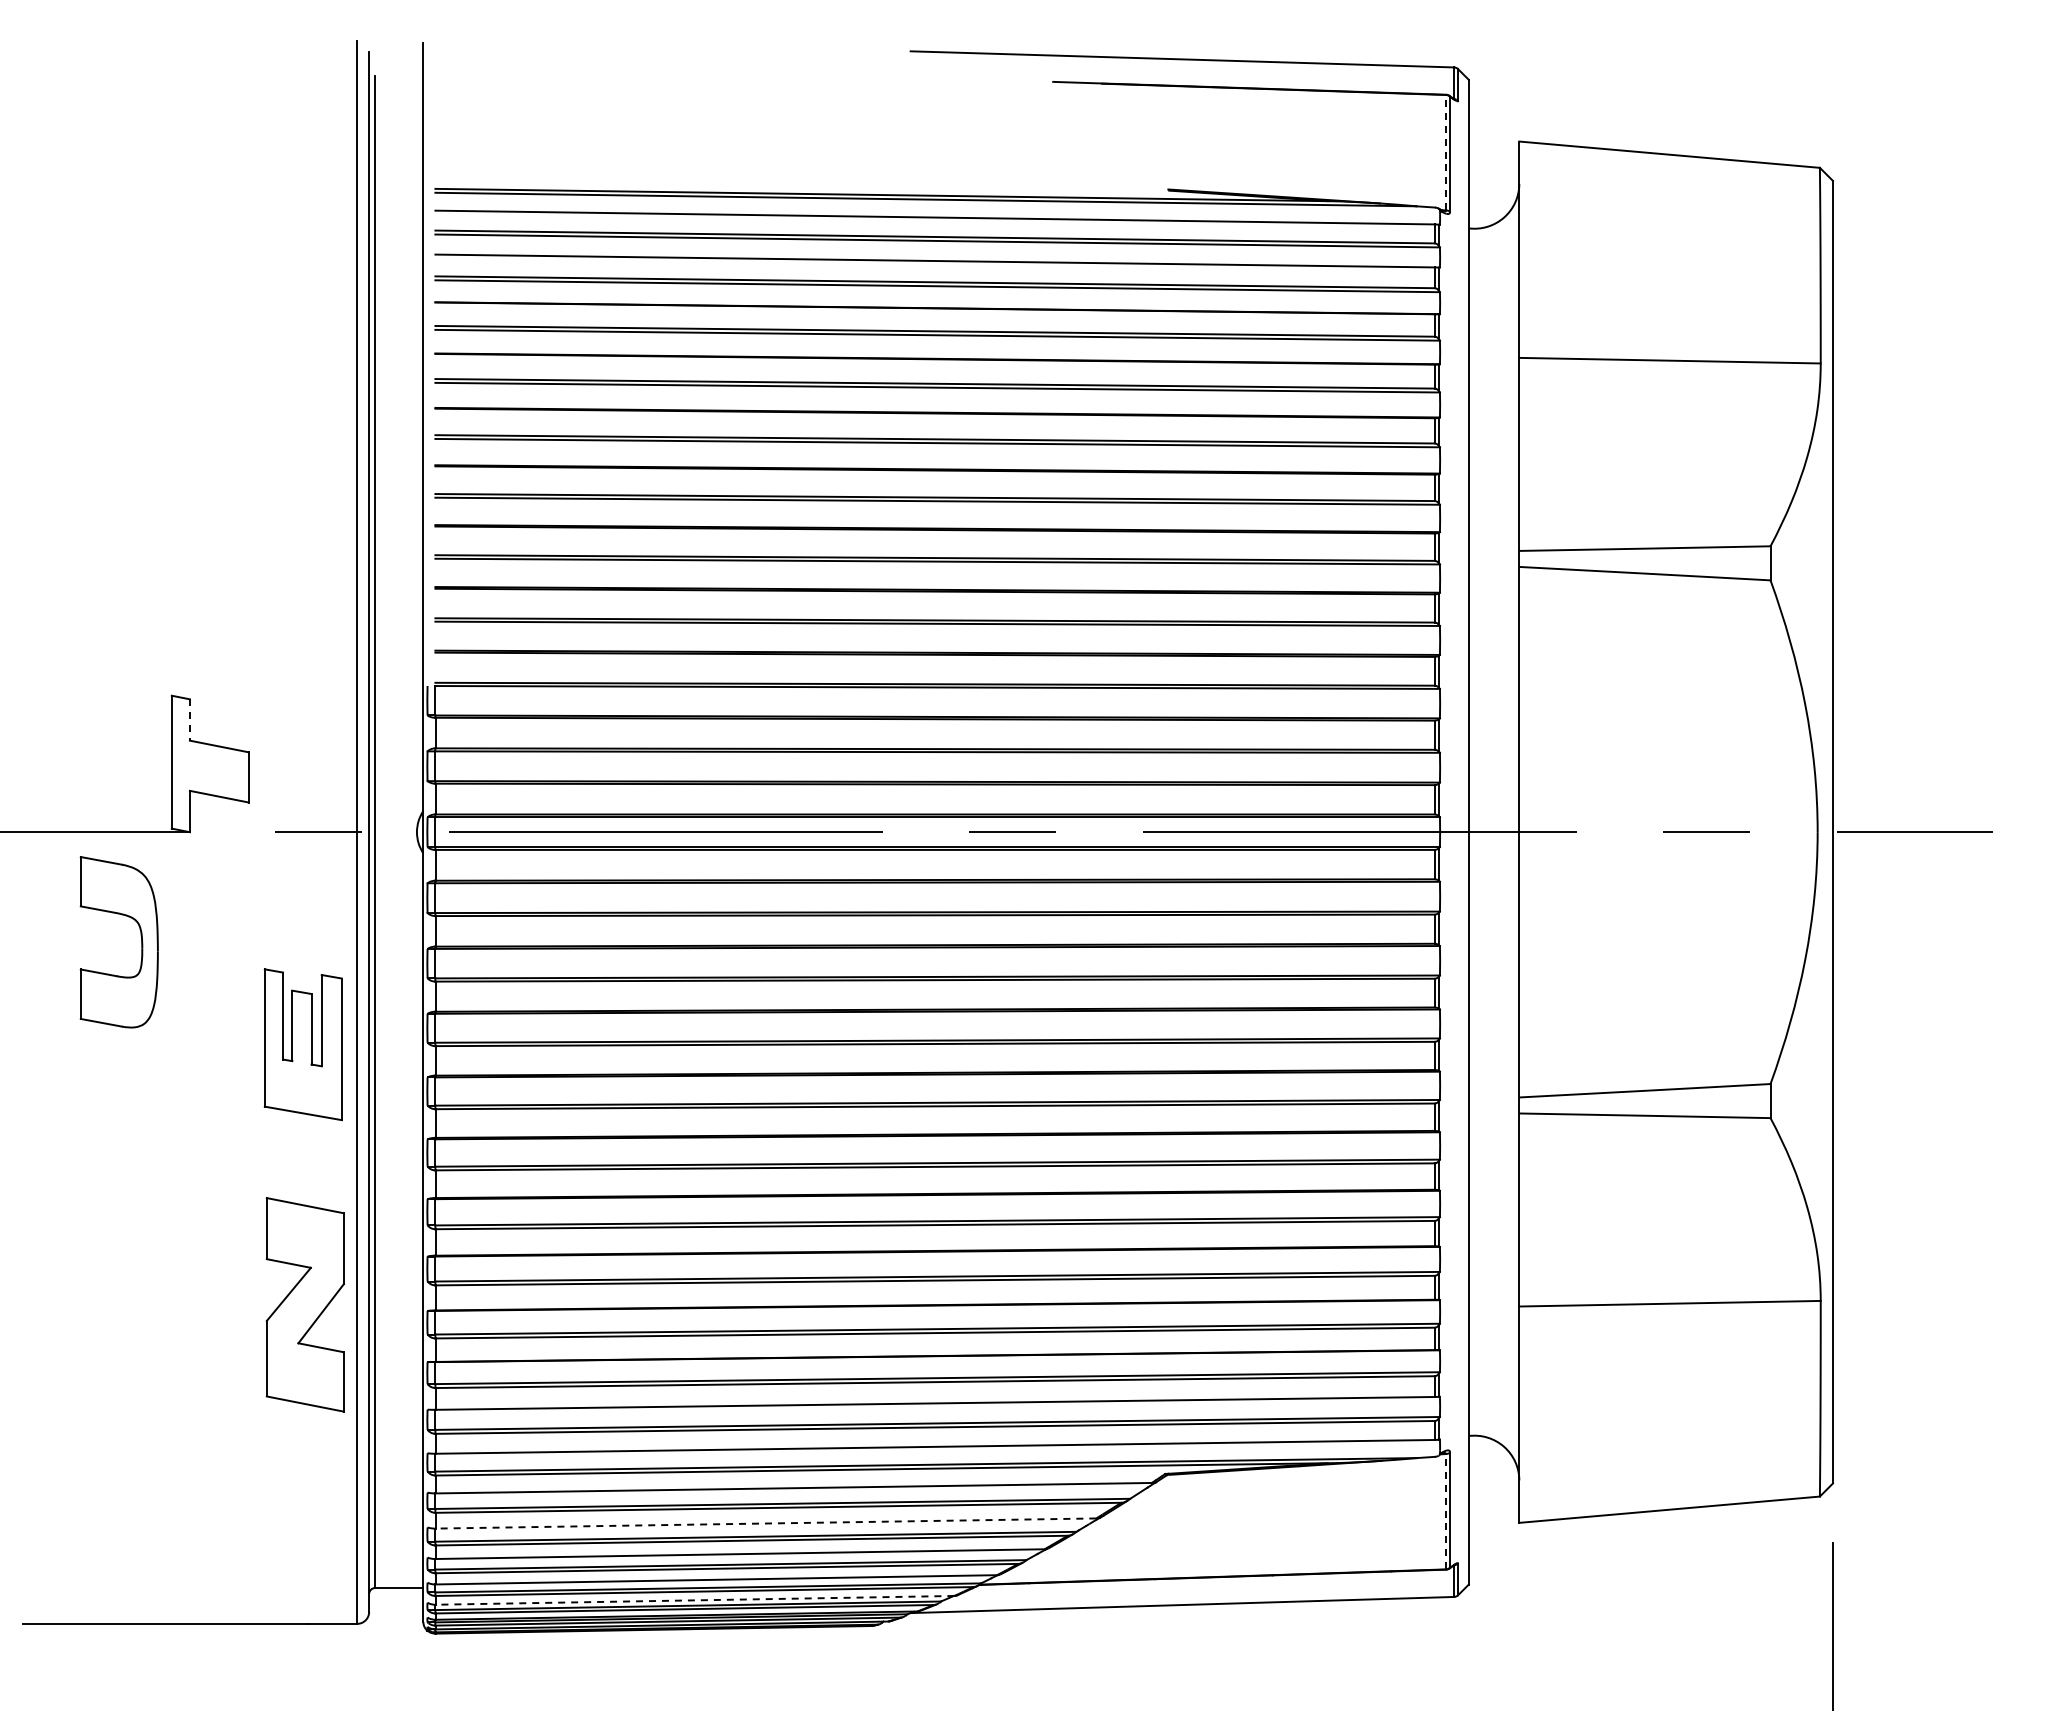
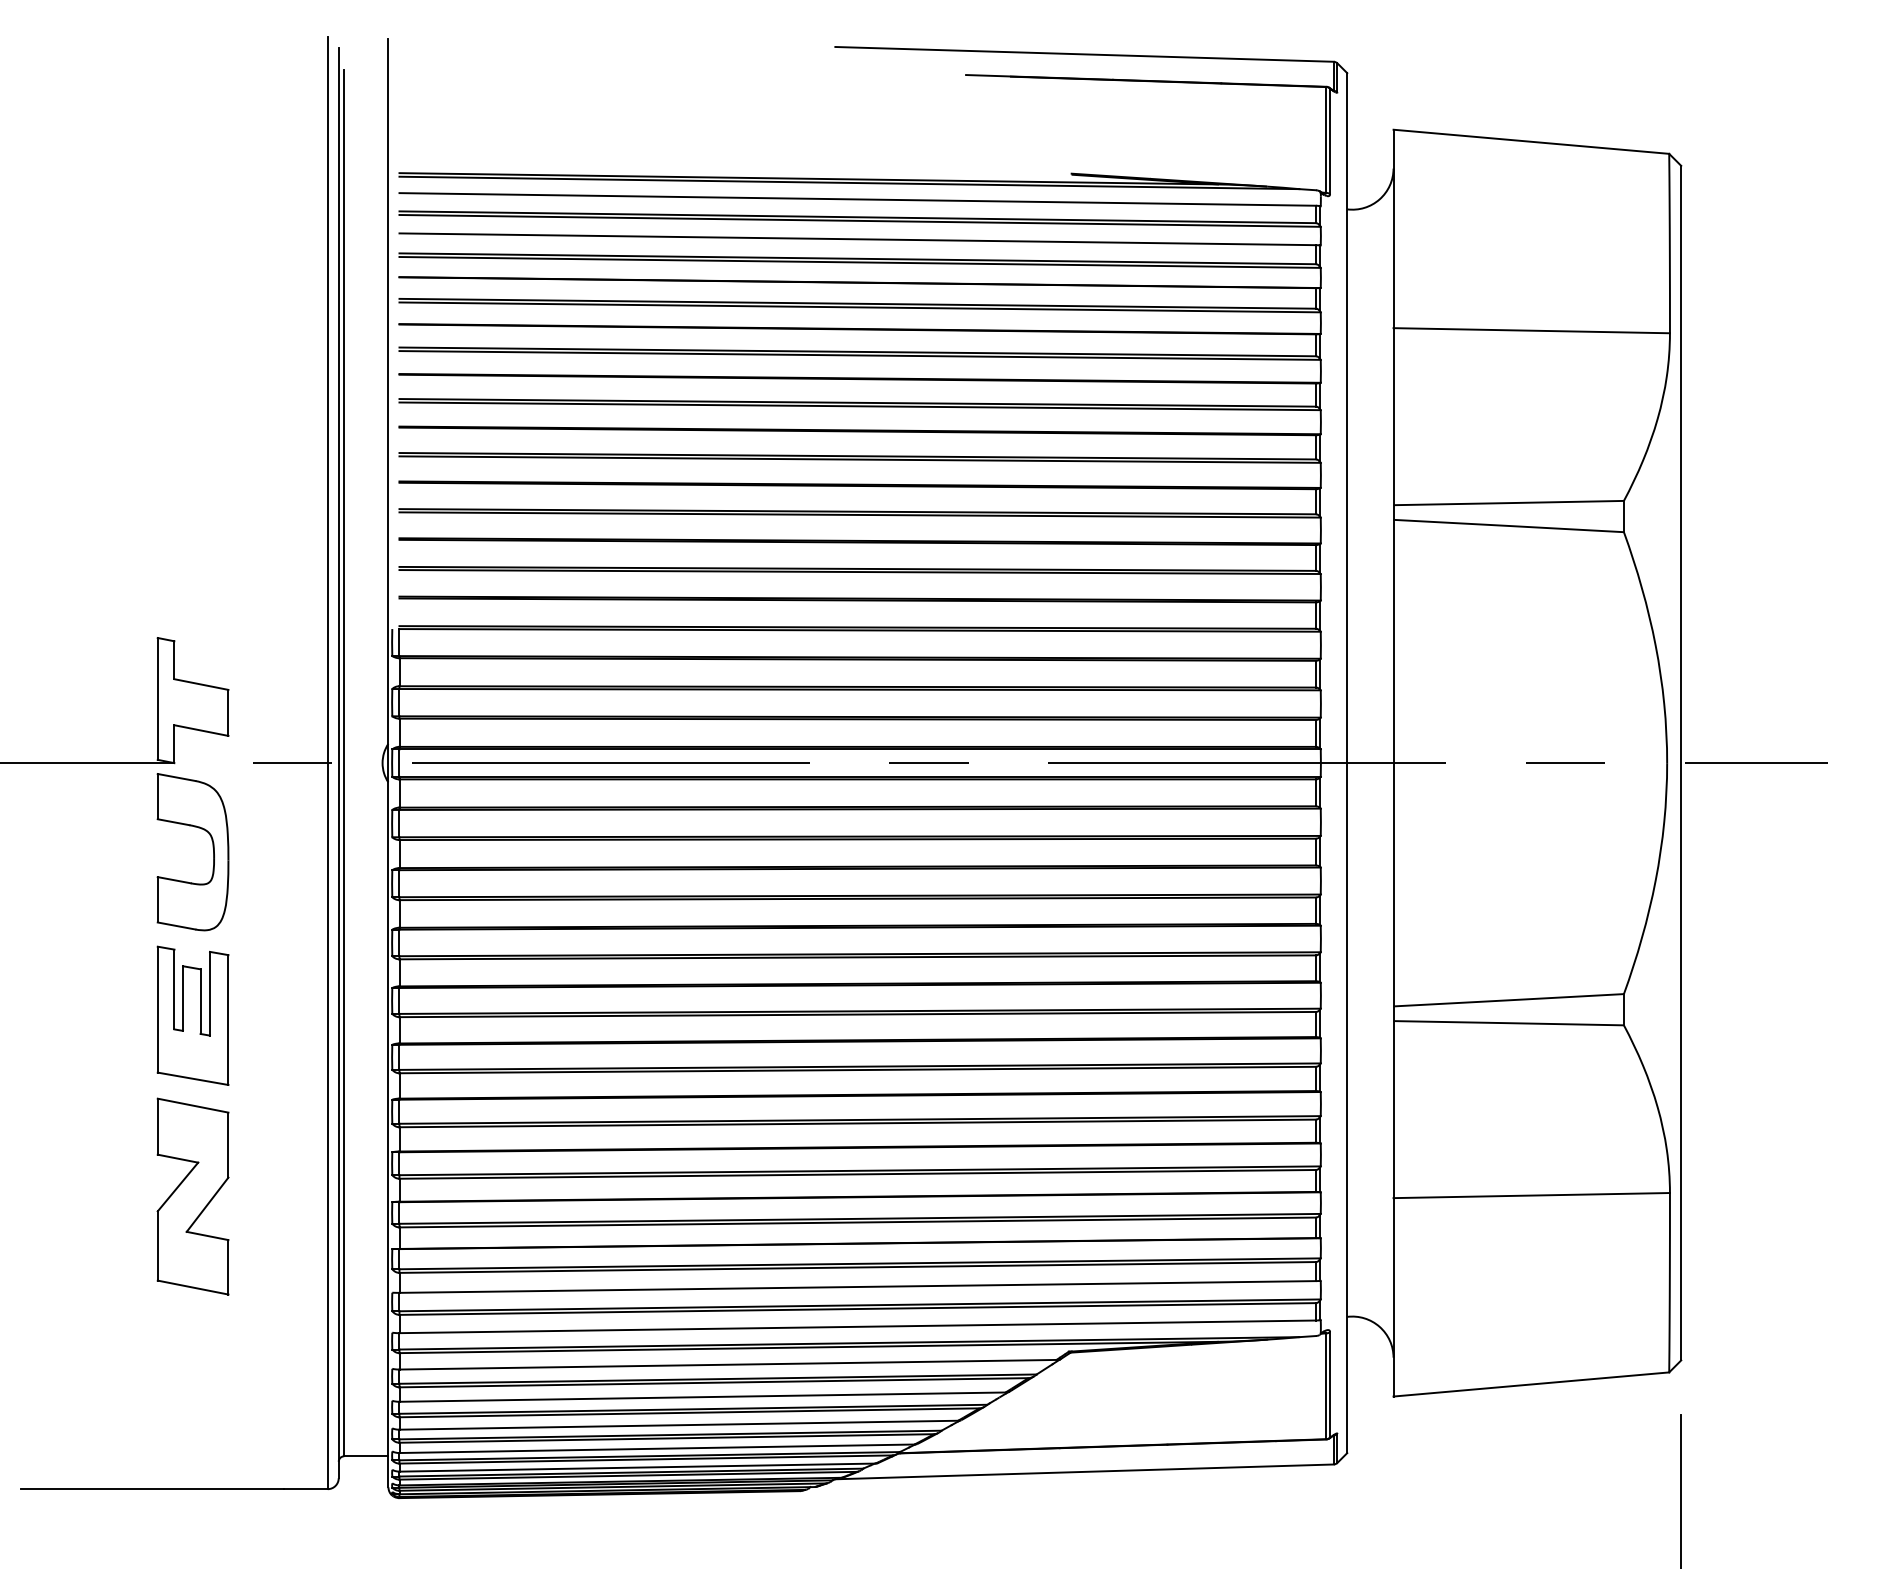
line: (1445, 152) -> (1325, 139), dashed -> solid
line: (189, 720) -> (173, 660), dashed -> solid
part: (140, 936) -> (212, 846), moved
part: (302, 1044) -> (192, 1015), moved
part: (304, 1304) -> (192, 1196), moved
line: (1445, 1511) -> (1325, 1386), dashed -> solid
line: (765, 1523) -> (702, 1397), dashed -> solid
line: (694, 1600) -> (637, 1467), dashed -> solid

